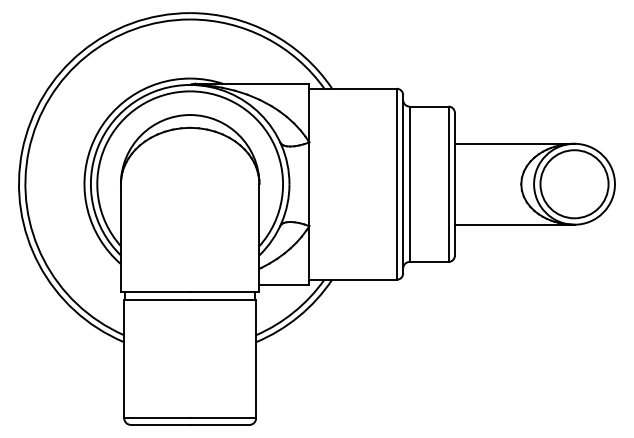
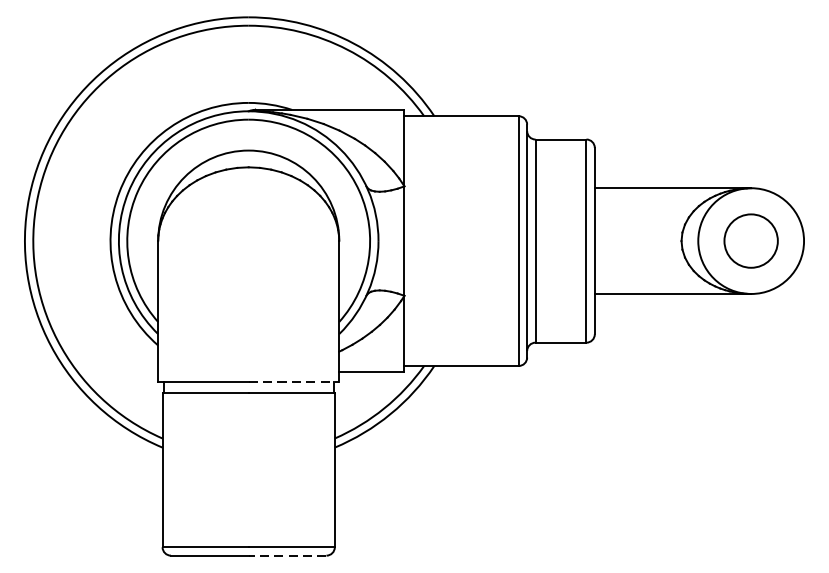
circle: (574, 184) -> (751, 241), size x0.6
line: (224, 291) -> (293, 381), solid -> dashed
line: (219, 424) -> (287, 555), solid -> dashed

